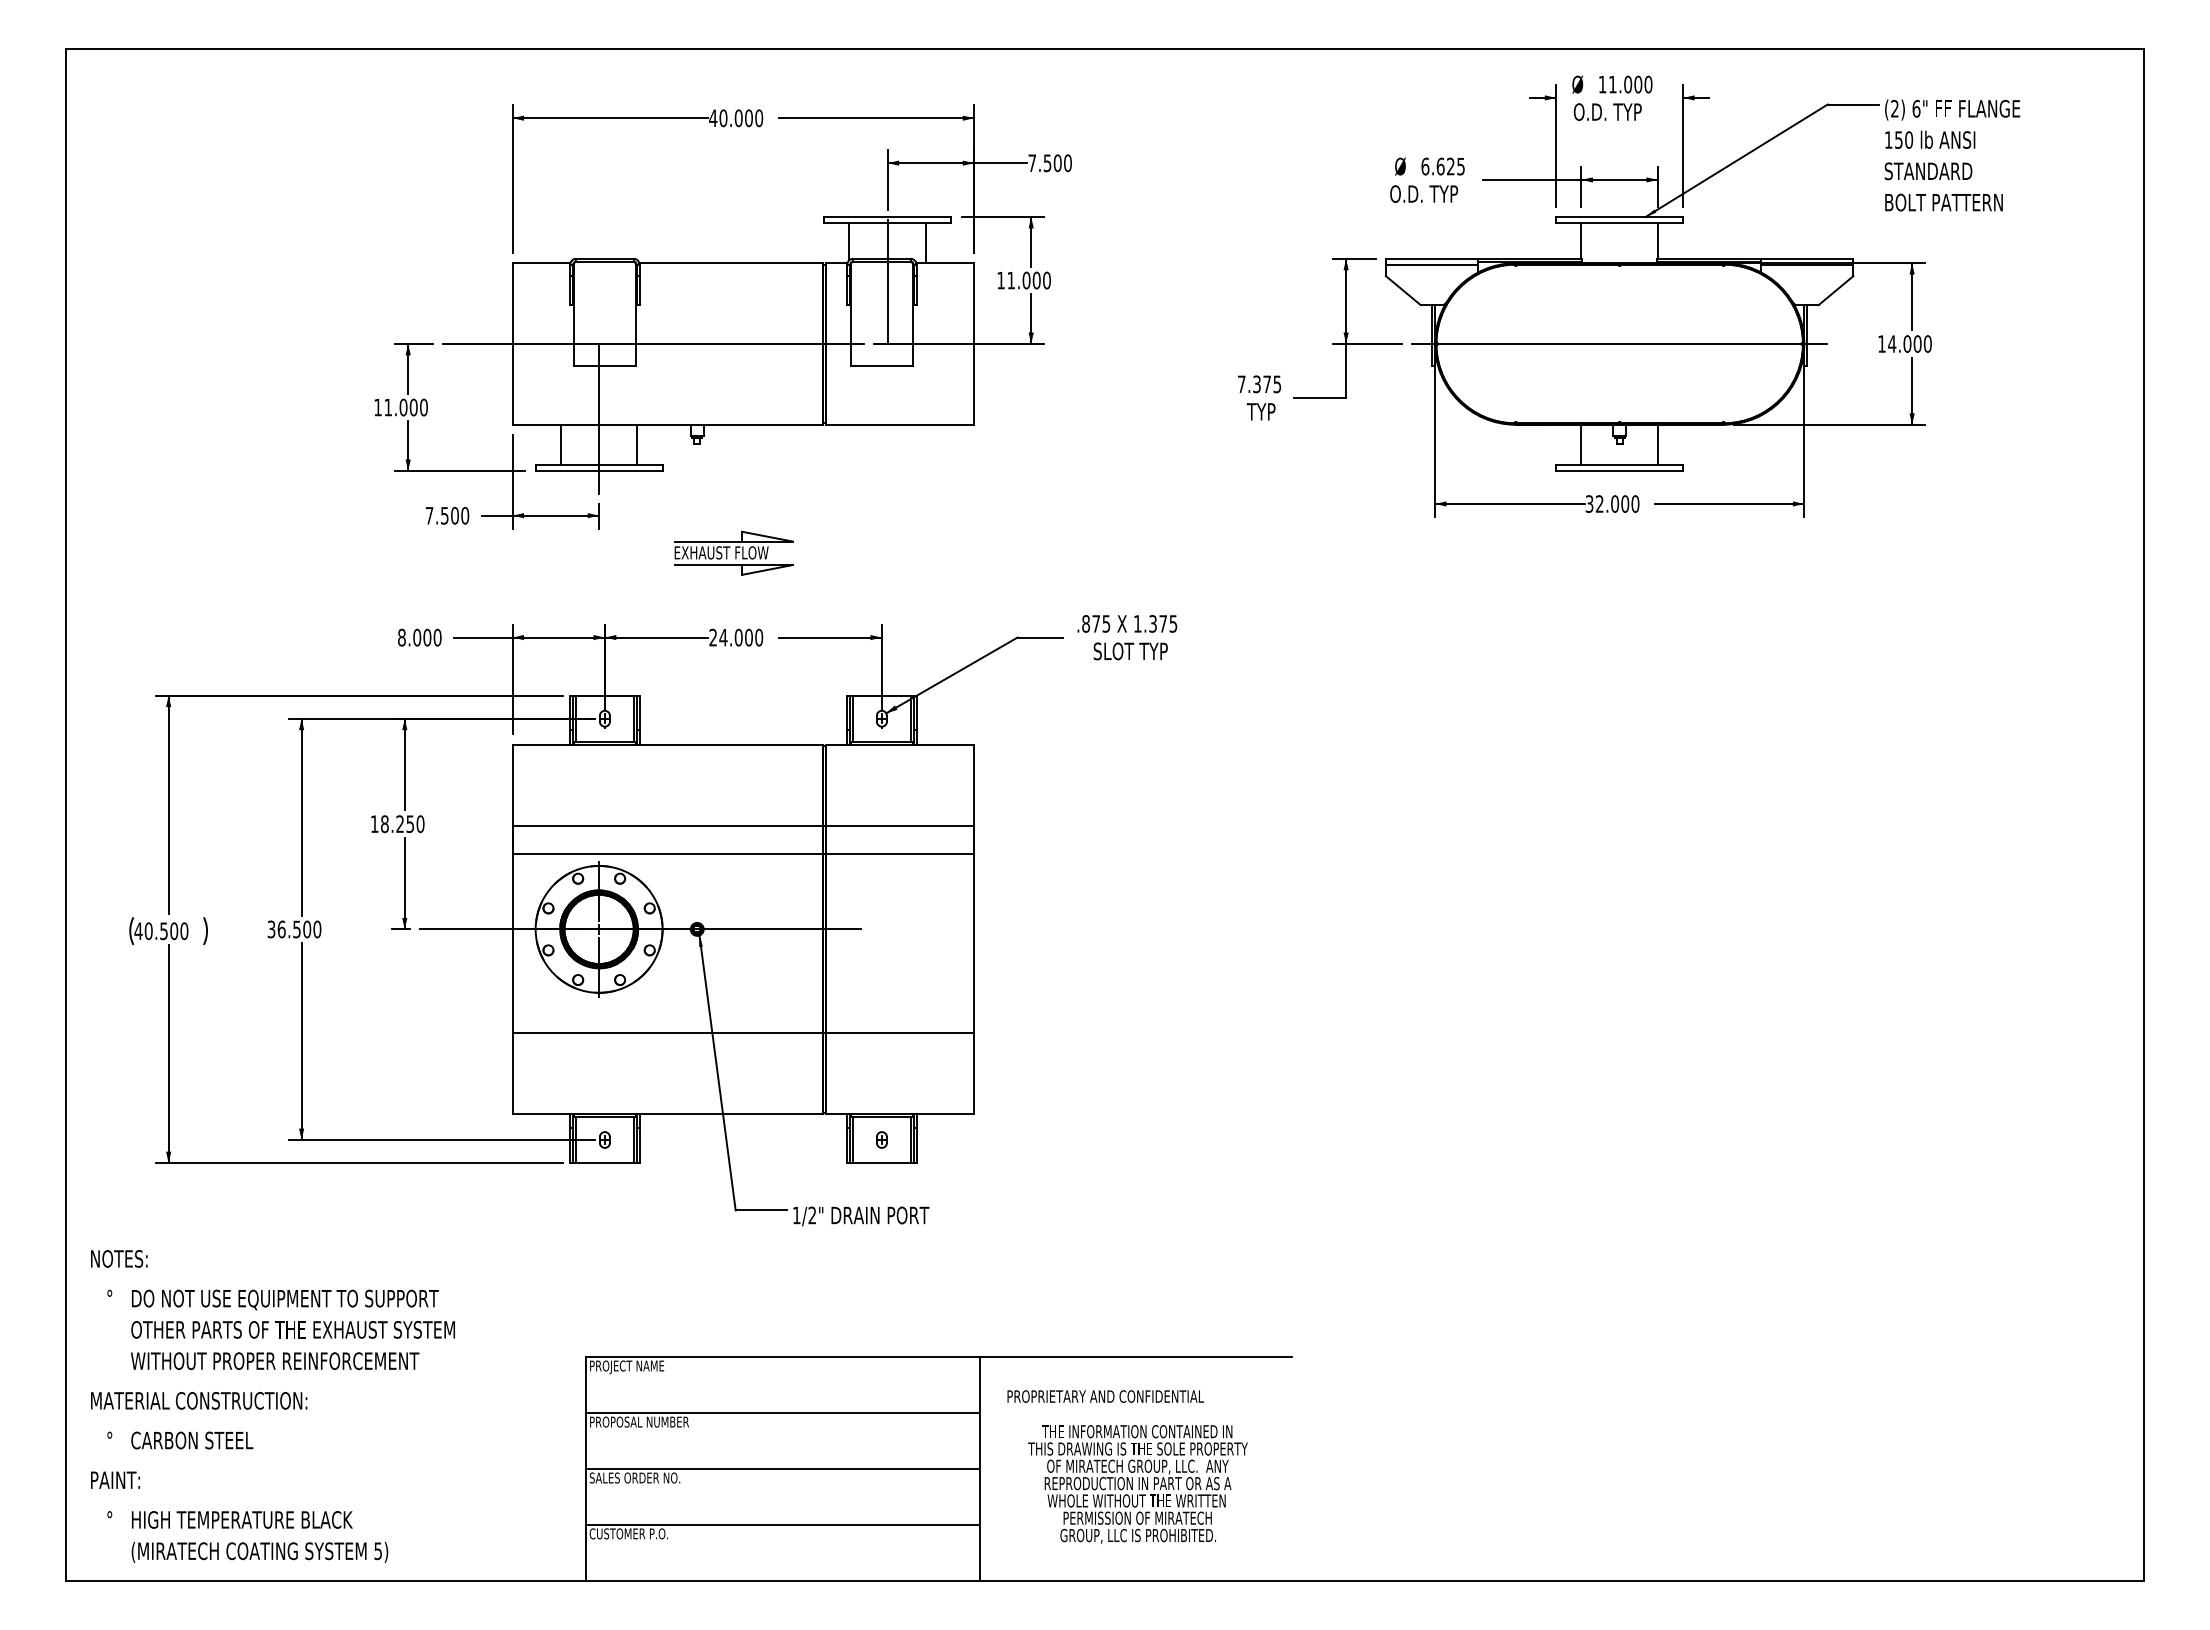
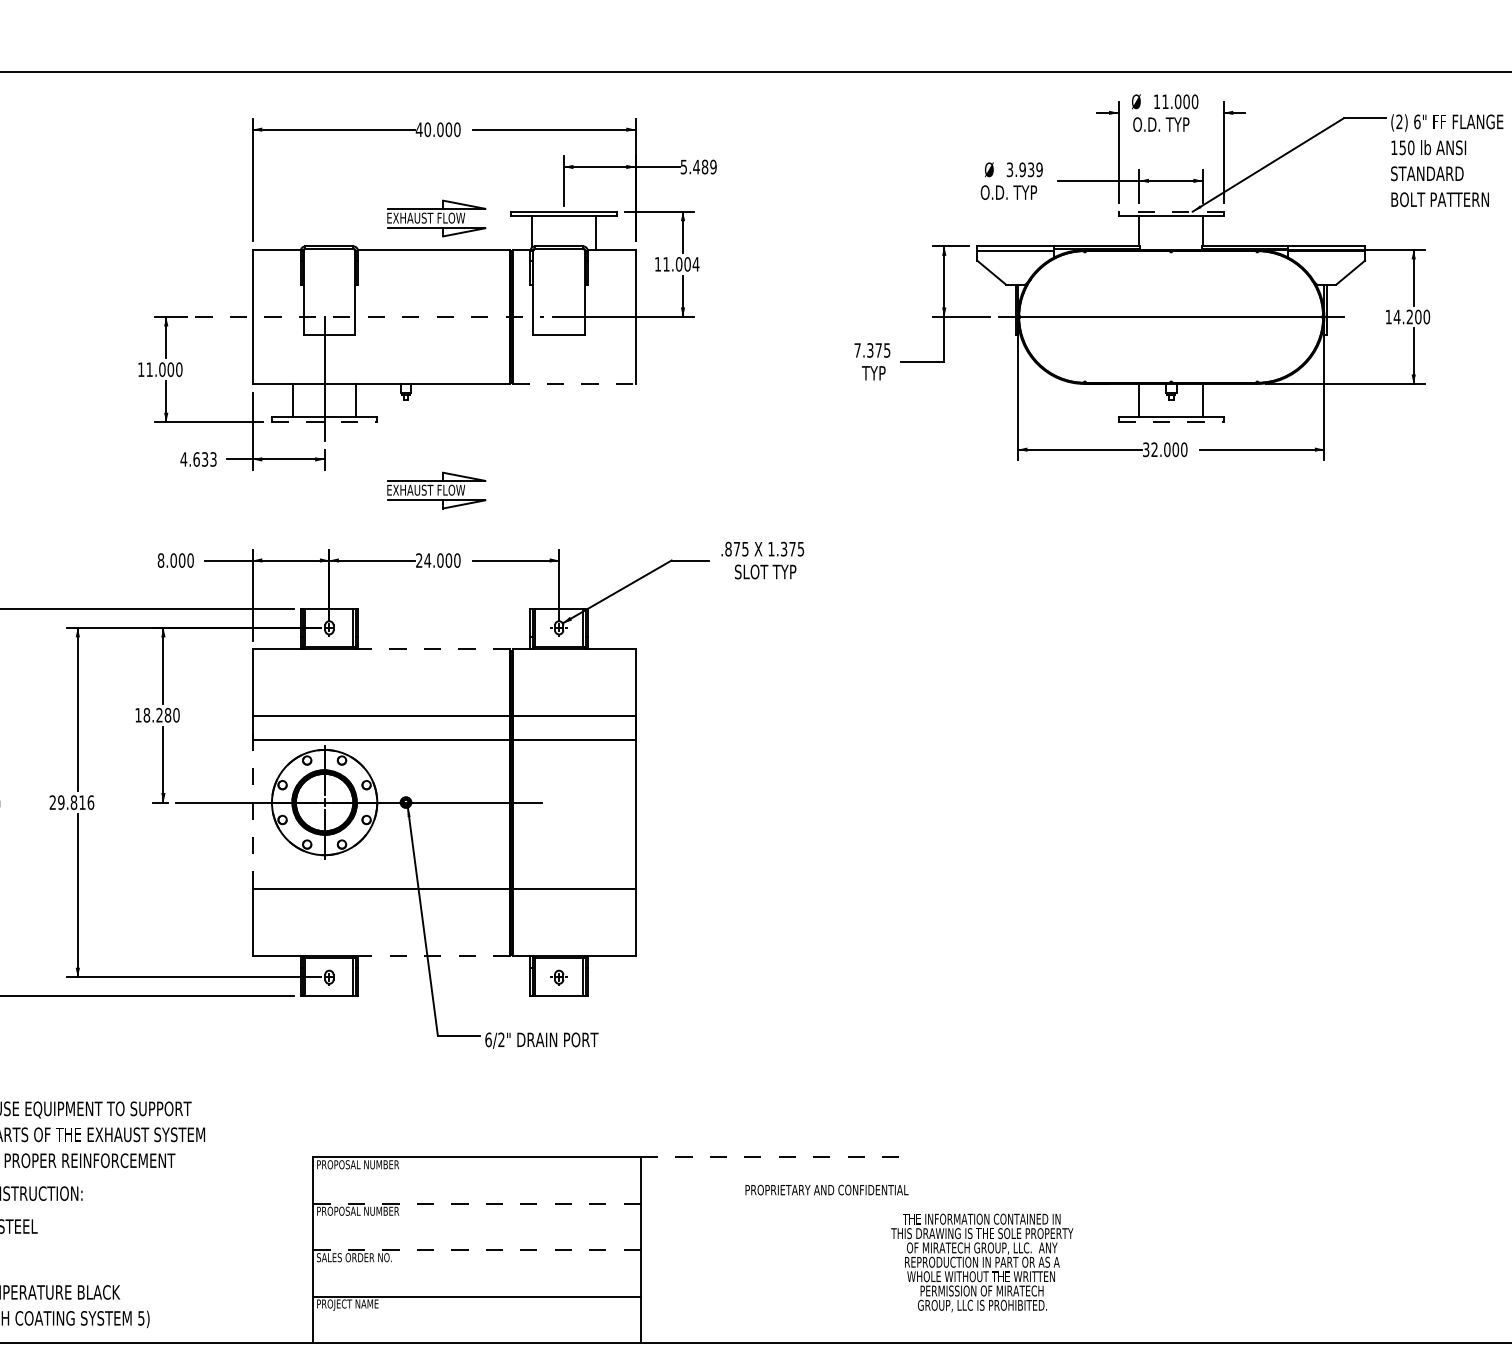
text: (1049, 163) -> (698, 167), 7.500 -> 5.489
text: (1442, 166) -> (1024, 169), 6.625 -> 3.939
line: (1619, 217) -> (1171, 212), solid -> dashed
part: (733, 224) -> (436, 217), added
text: (1046, 280) -> (695, 264), 11.000 -> 11.004
line: (887, 281) -> (563, 265), removed
line: (654, 343) -> (370, 316), solid -> dashed
text: (1907, 343) -> (1409, 316), 14.000 -> 14.200
line: (900, 424) -> (574, 383), solid -> dashed
line: (599, 470) -> (324, 421), solid -> dashed
line: (1620, 470) -> (1171, 421), solid -> dashed
text: (447, 515) -> (198, 459), 7.500 -> 4.633
line: (728, 744) -> (431, 649), solid -> dashed
text: (410, 823) -> (168, 714), 18.250 -> 18.280
text: (294, 929) -> (71, 802), 36.500 -> 29.816
line: (512, 929) -> (252, 802), solid -> dashed
line: (729, 1114) -> (432, 956), solid -> dashed
text: (796, 1215) -> (488, 1039), 1/2" -> 6/2"
line: (1136, 1356) -> (770, 1156), solid -> dashed
text: (648, 1367) -> (365, 1165), PROJECT NAME -> PROPOSAL NUMBER
text: (1105, 1396) -> (826, 1190), moved
line: (782, 1412) -> (476, 1203), solid -> dashed
line: (782, 1468) -> (476, 1249), solid -> dashed
text: (1137, 1484) -> (981, 1263), moved
text: (628, 1535) -> (348, 1305), CUSTOMER P.O. -> PROJECT NAME

